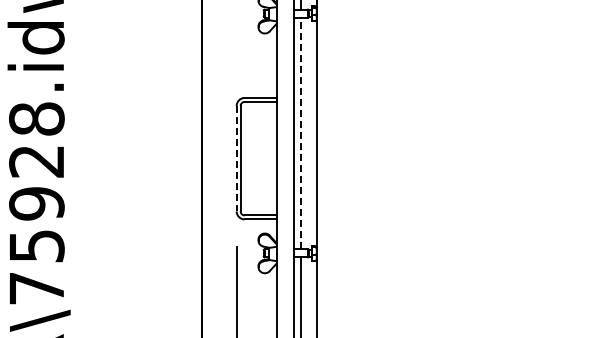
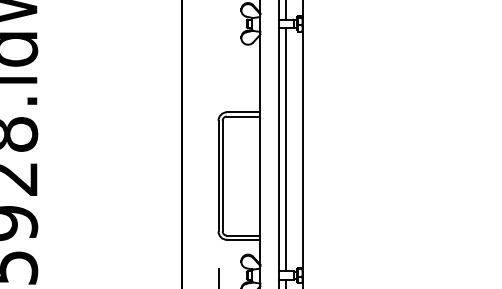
line: (300, 133) -> (285, 149), dashed -> solid
line: (236, 158) -> (218, 175), dashed -> solid

